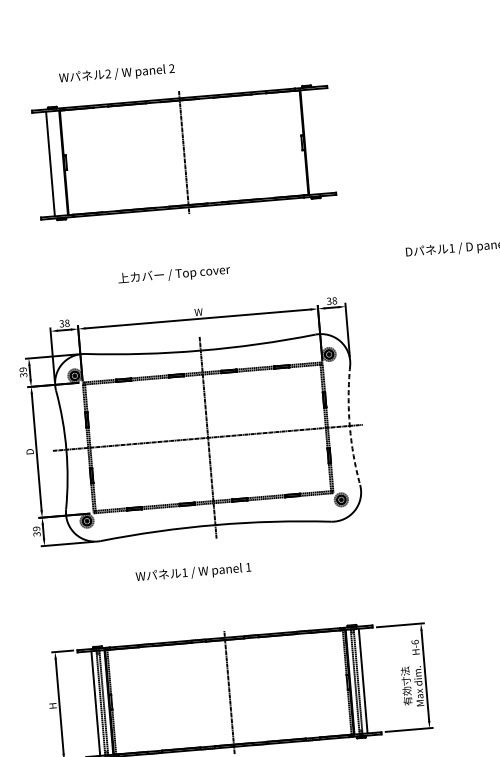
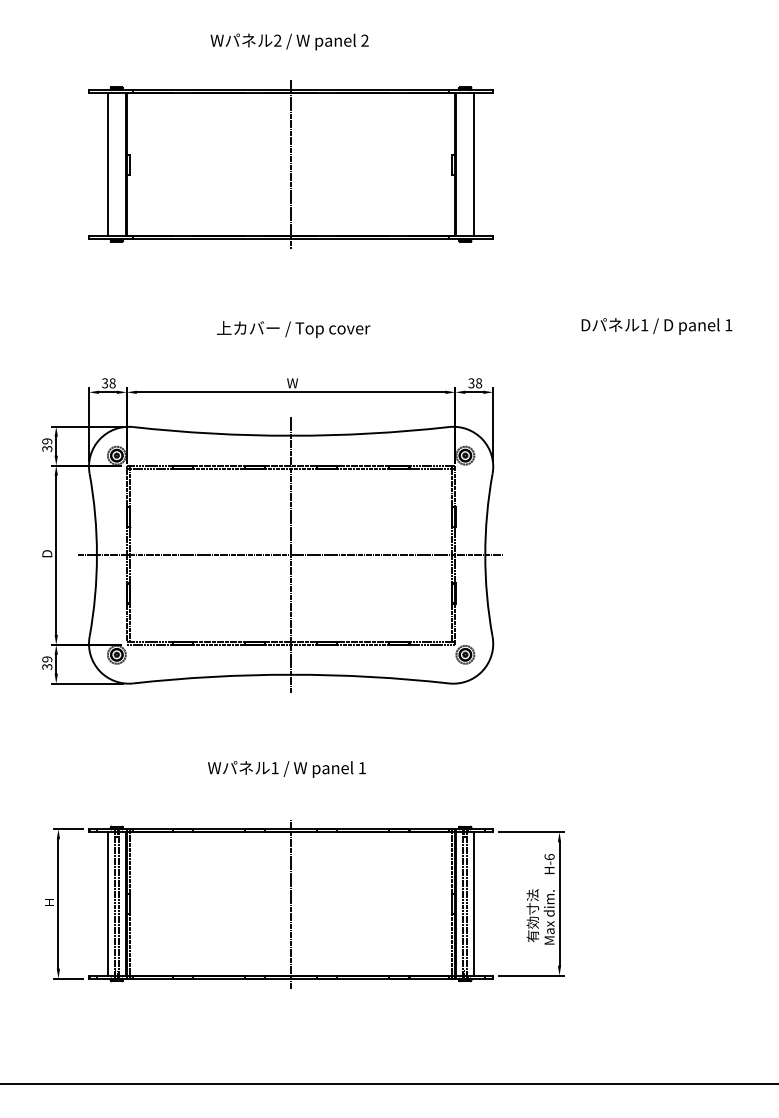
text: (116, 73) -> (289, 41), moved
line: (318, 141) -> (474, 164), added
text: (174, 274) -> (293, 329), moved
arc: (349, 426) -> (485, 555), dashed -> solid
text: (193, 573) -> (286, 769), moved

